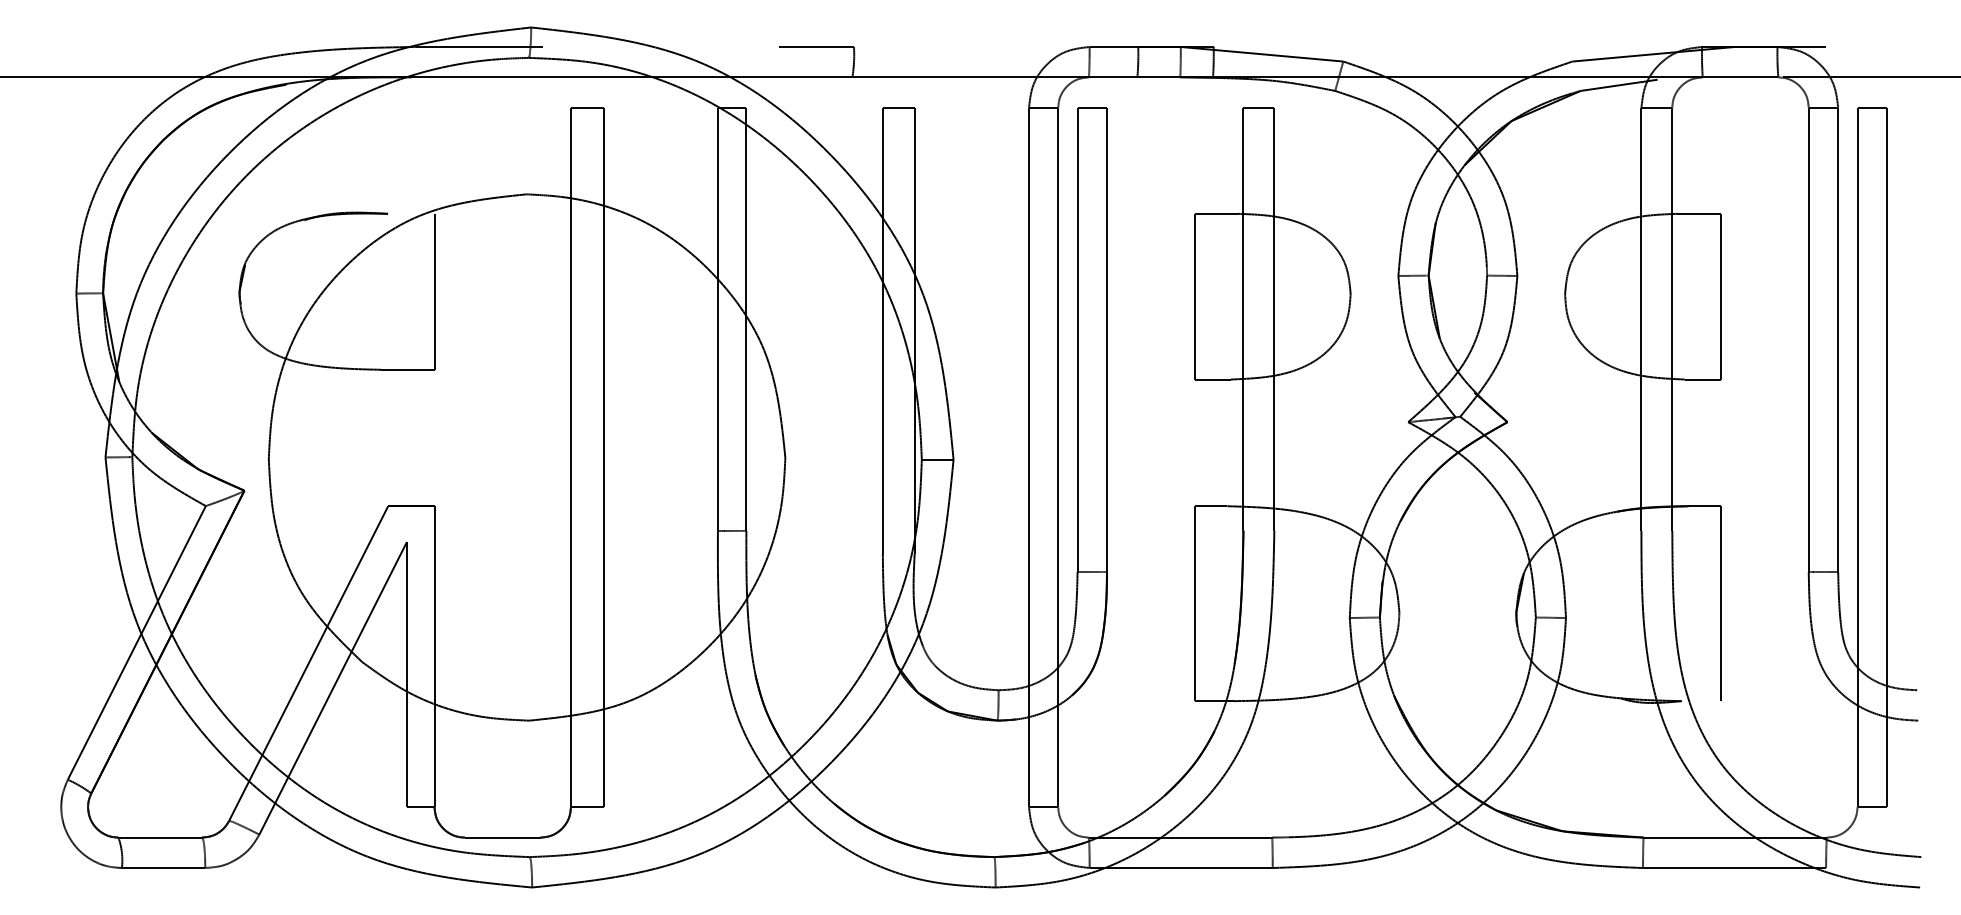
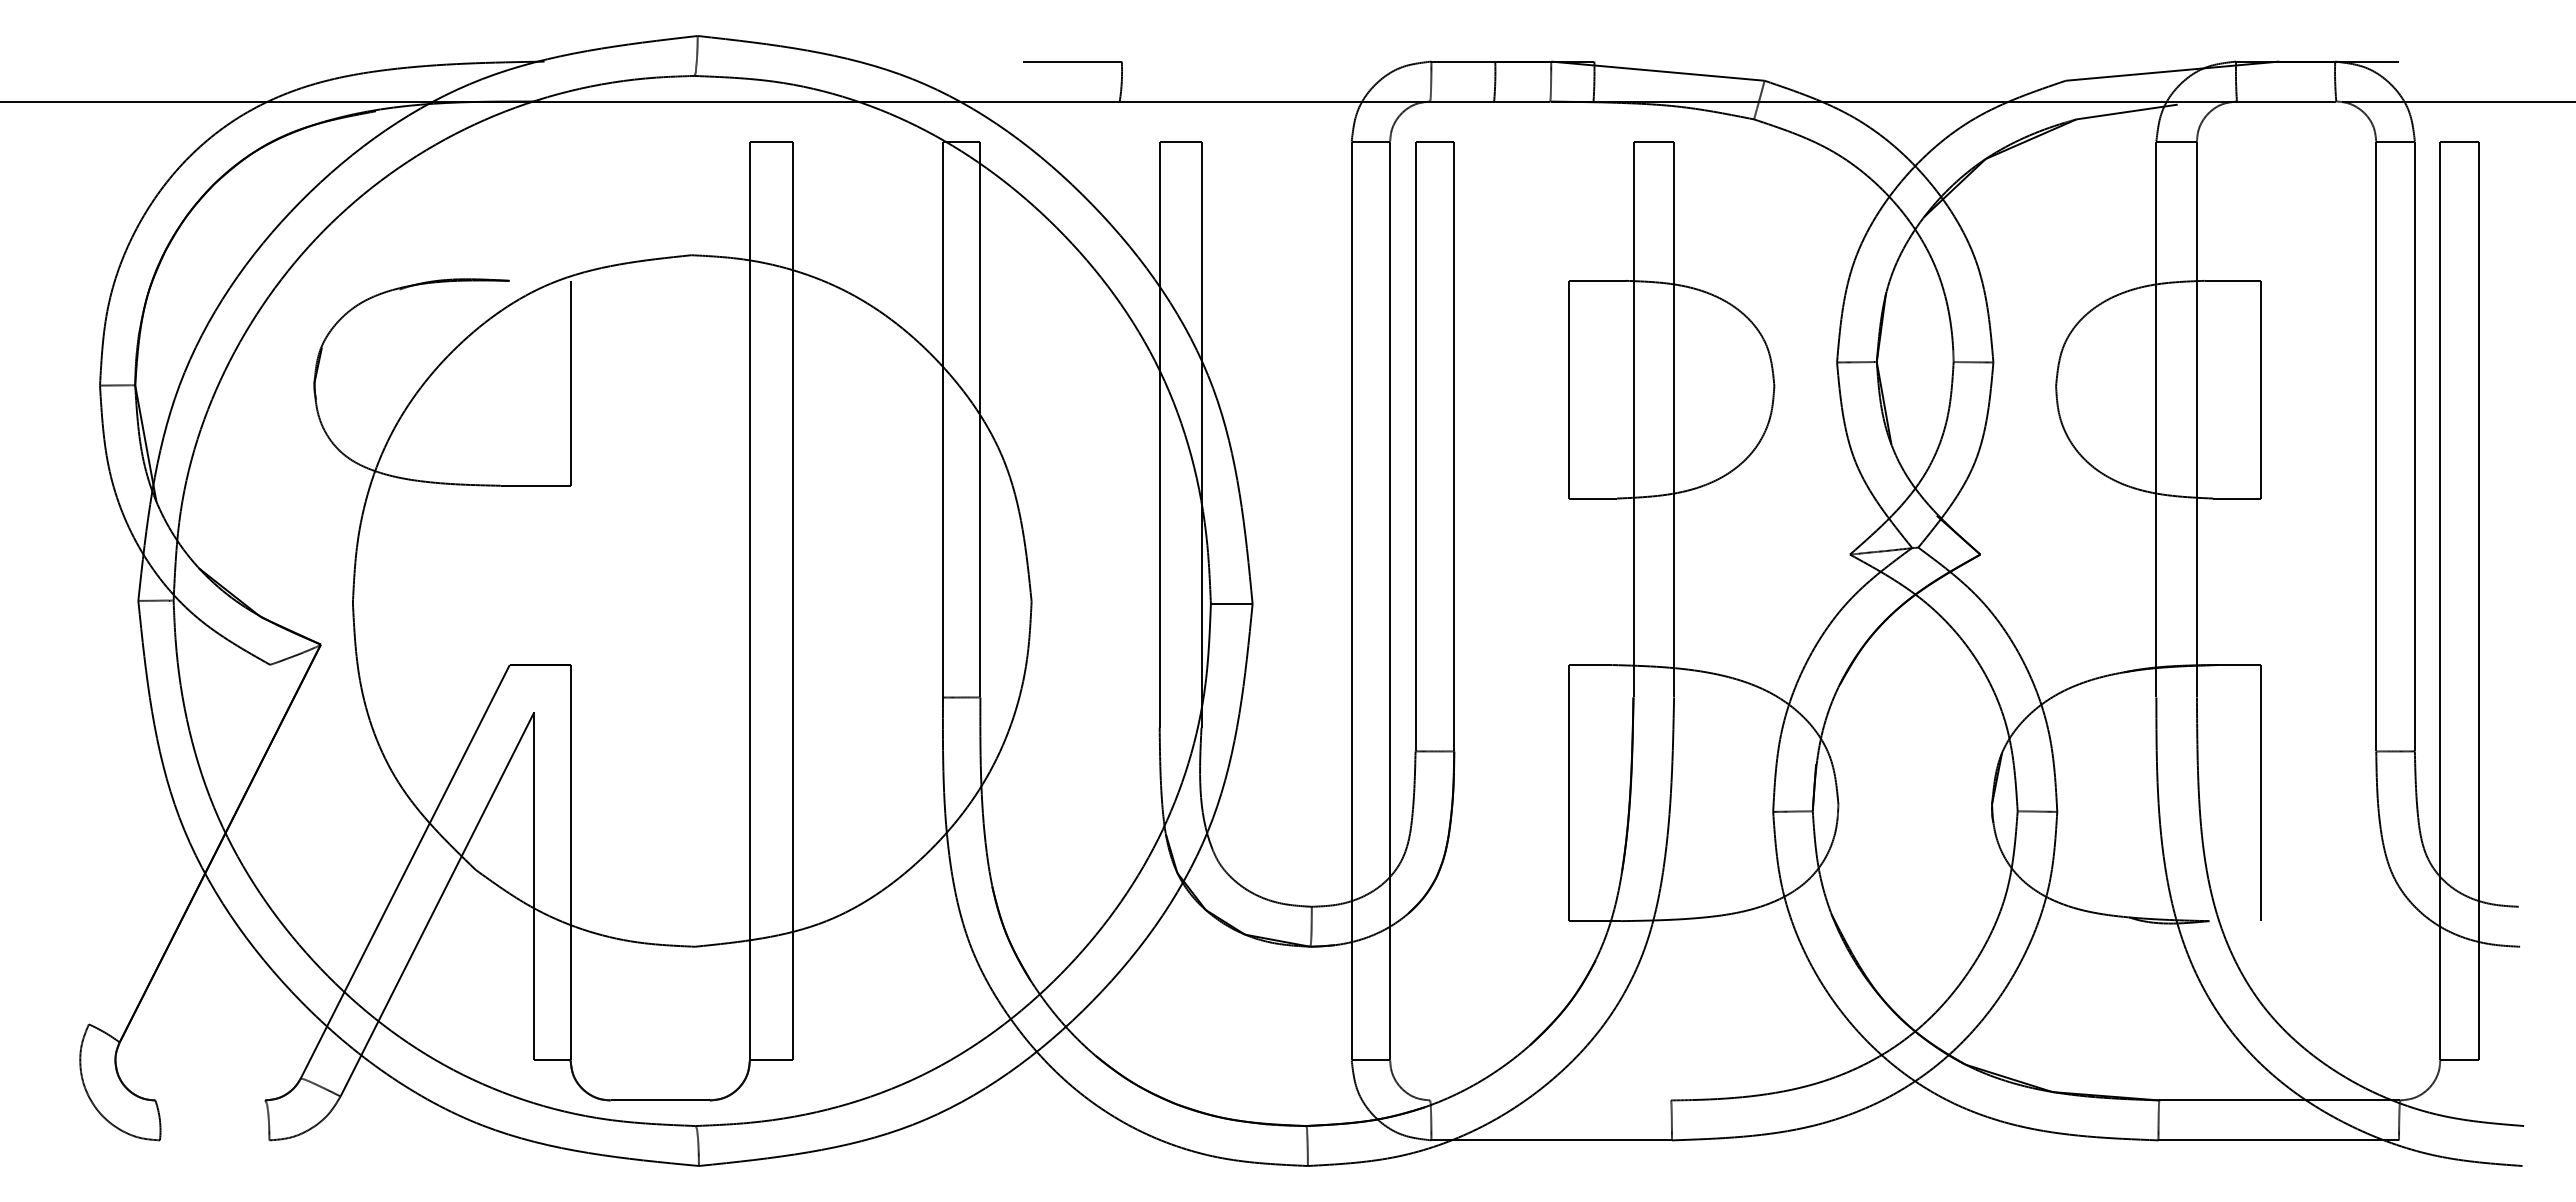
line: (478, 46) -> (628, 61), removed
line: (136, 642) -> (179, 844), removed
line: (160, 837) -> (210, 1100), removed
line: (1180, 837) -> (1550, 1100), removed
line: (163, 868) -> (214, 1140), removed

